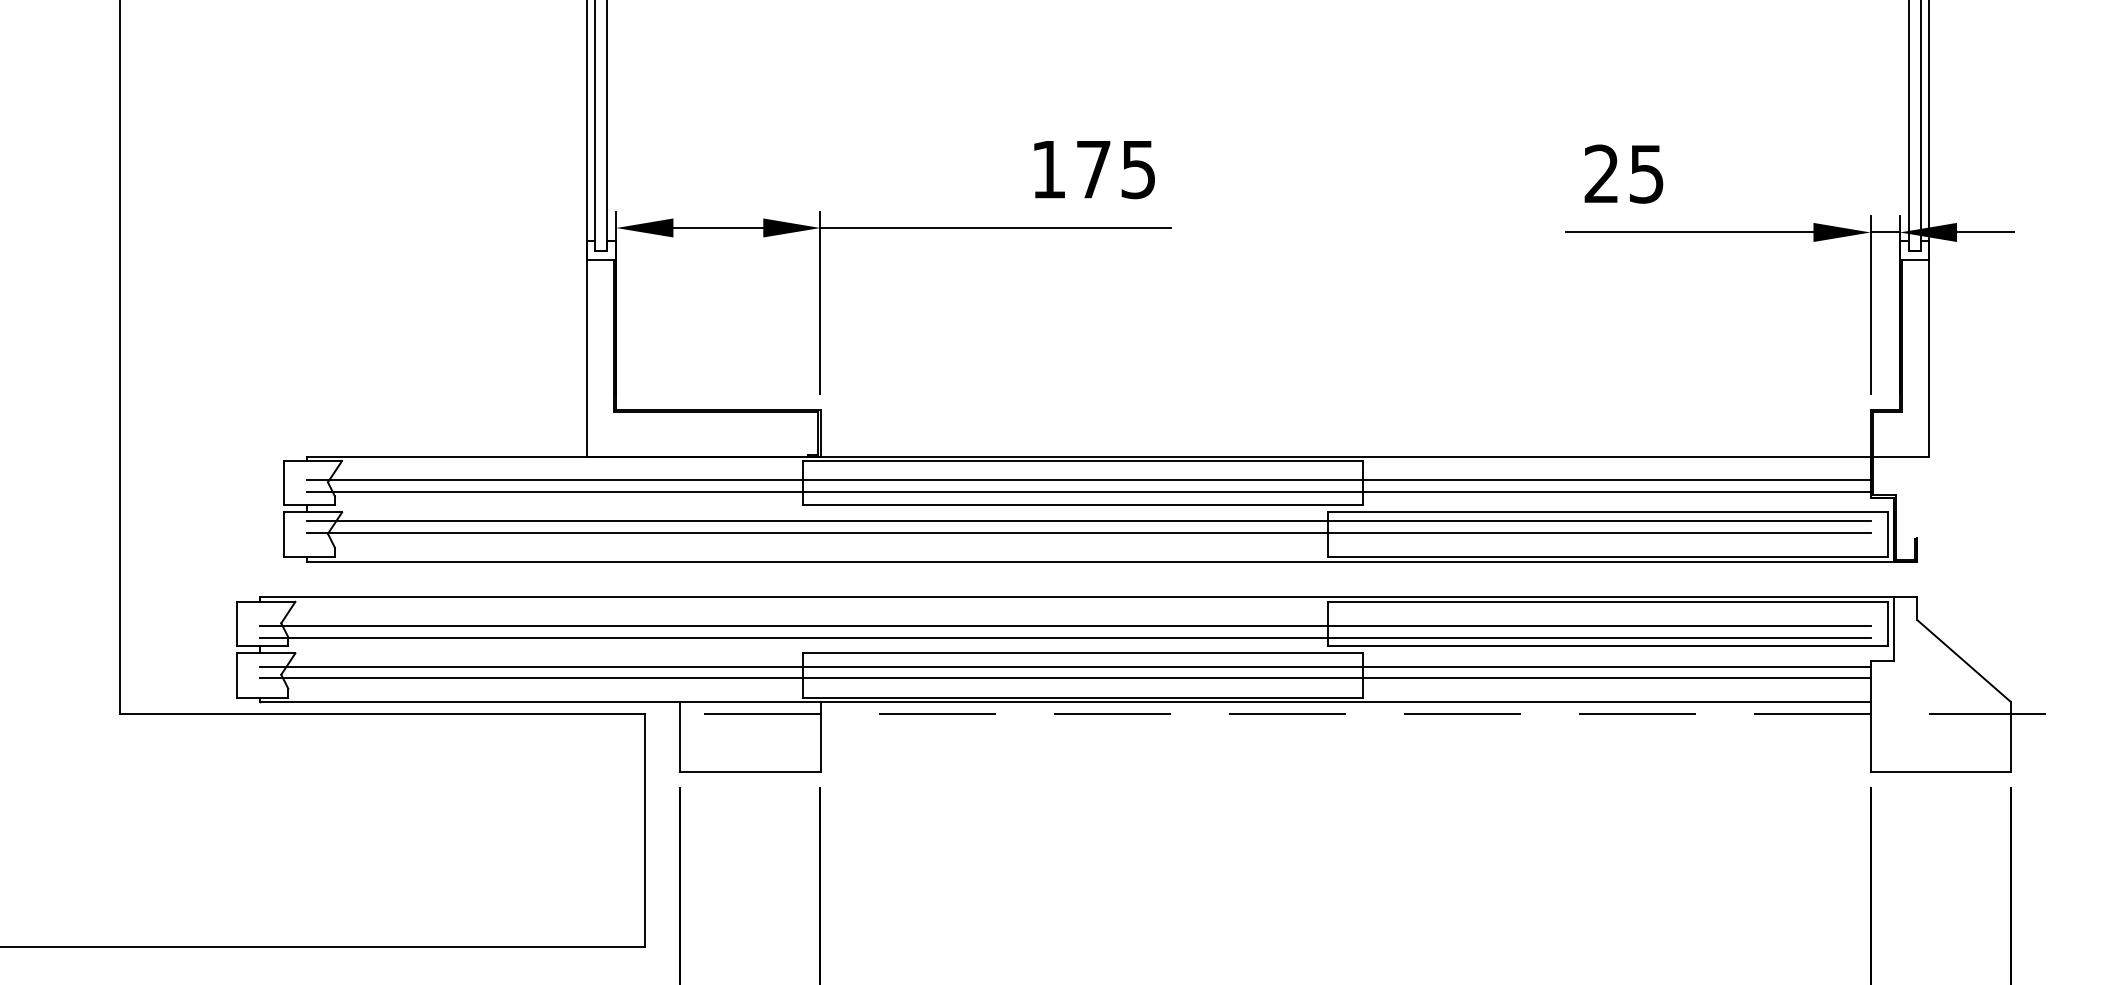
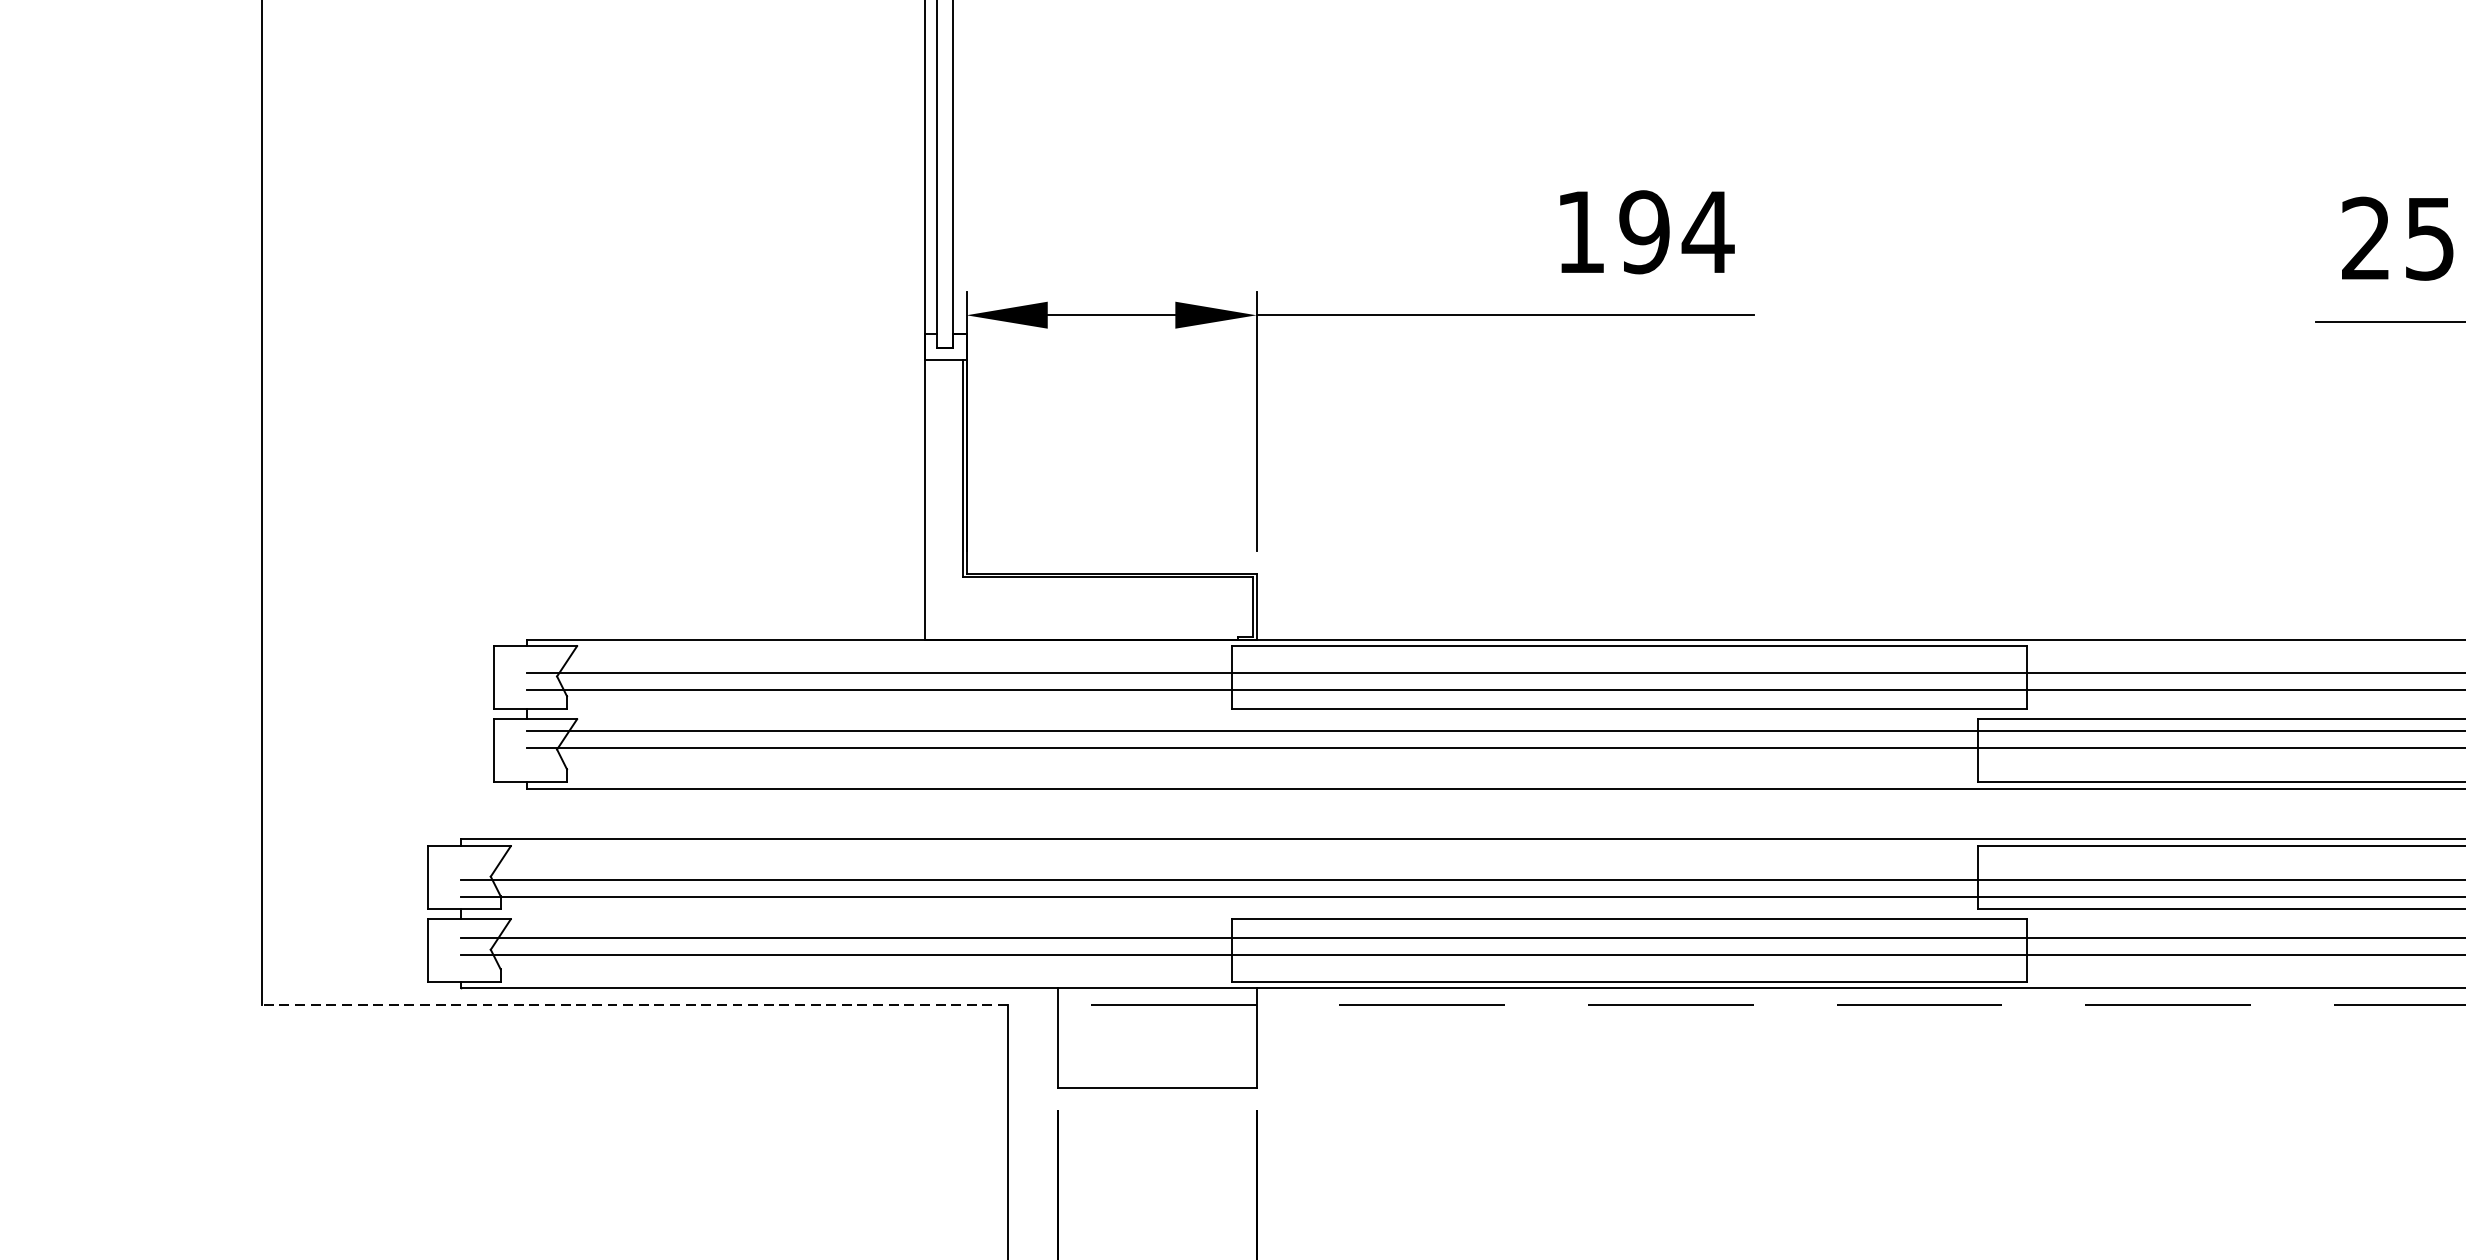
text: (1116, 169) -> (1676, 232), 175 -> 194
line: (382, 713) -> (634, 1004), solid -> dashed

